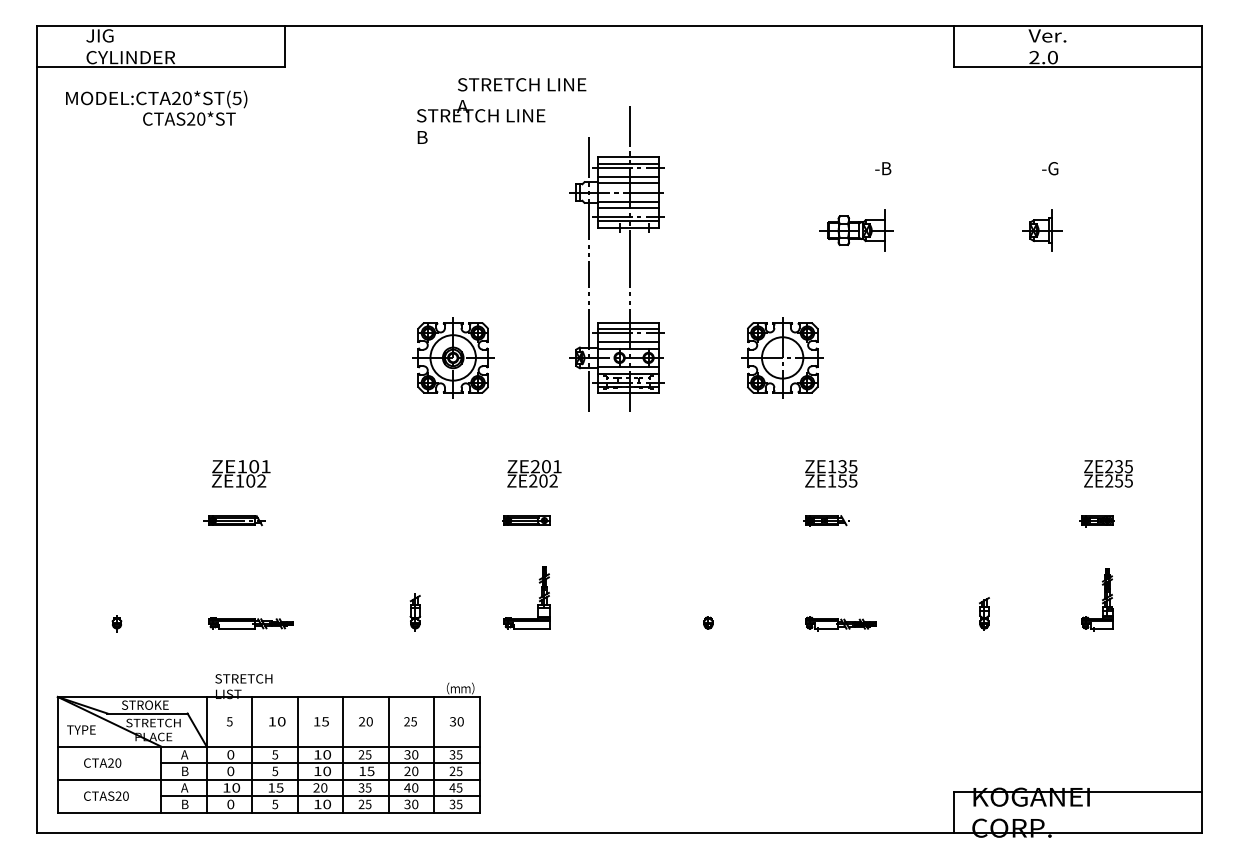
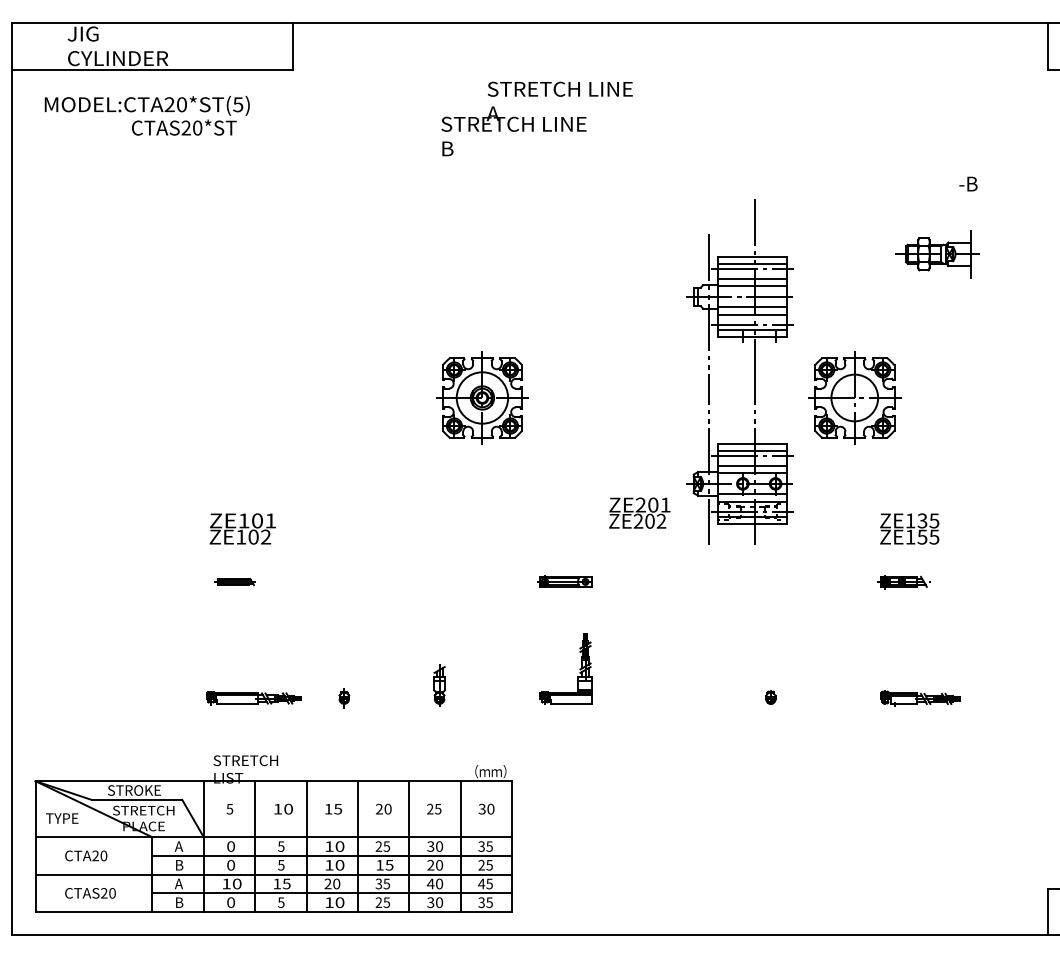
part: (629, 258) -> (754, 371), moved
text: (534, 473) -> (639, 512), moved
part: (234, 520) -> (235, 581), size x0.6
part: (116, 623) -> (343, 698), moved

